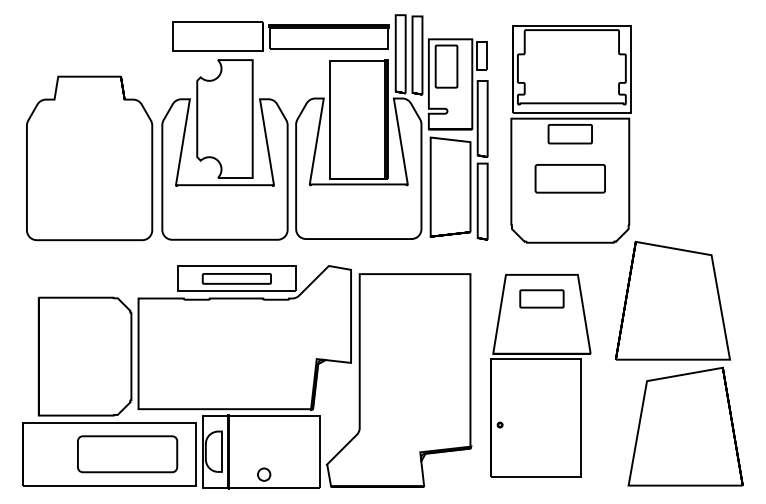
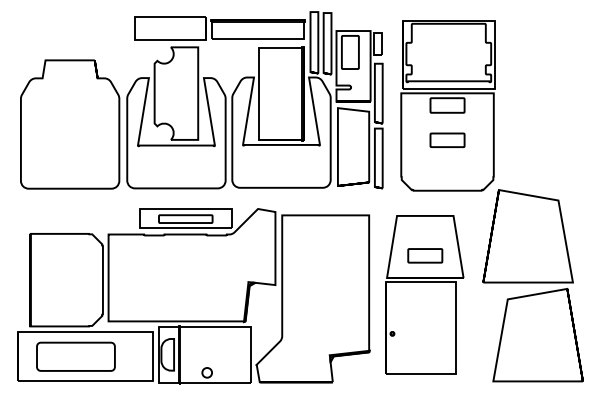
part: (570, 177) -> (447, 139), size x0.62
part: (542, 298) -> (425, 255), moved
part: (126, 453) -> (75, 356), moved

